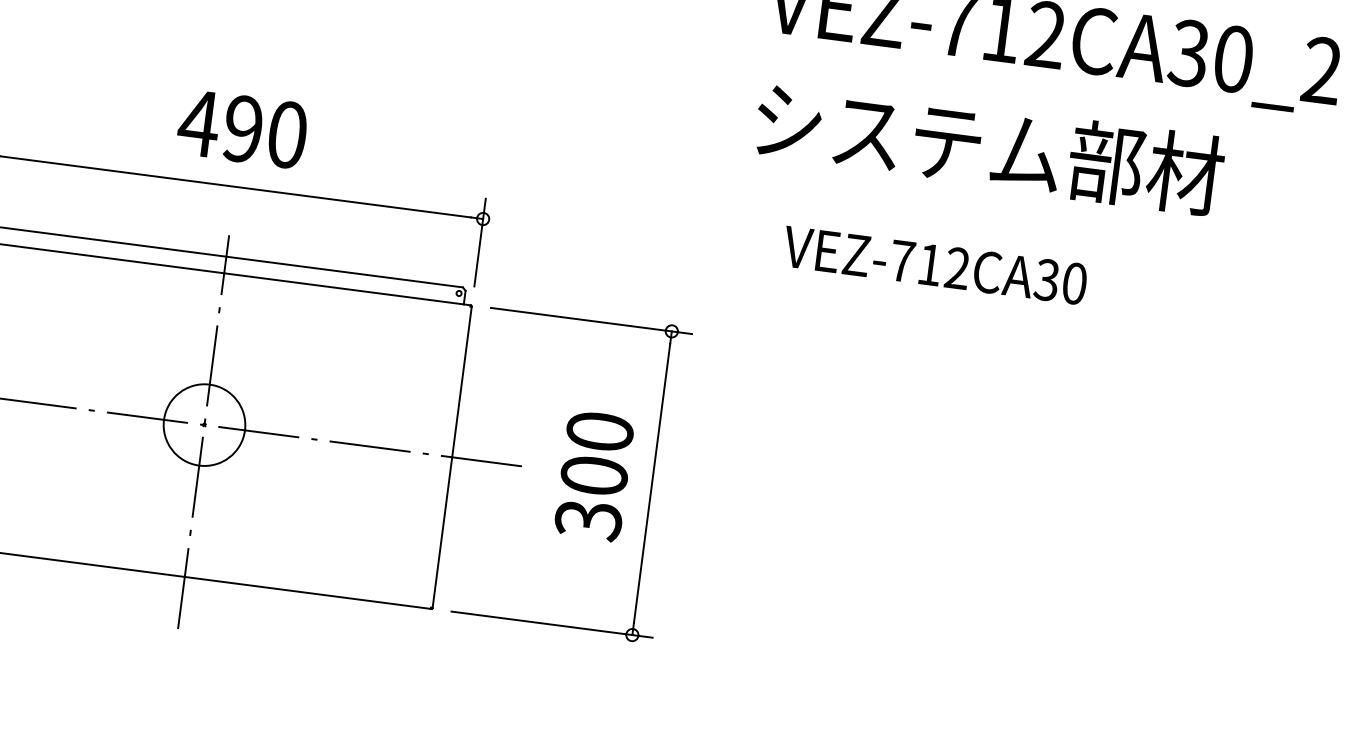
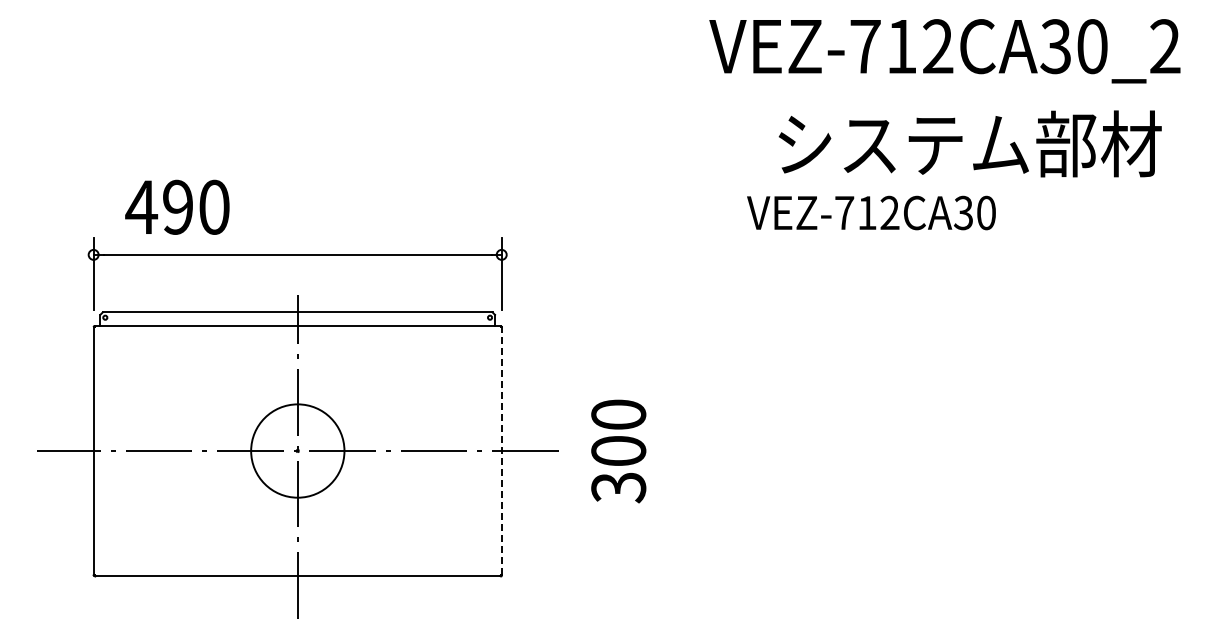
text: (242, 128) -> (177, 206), moved
text: (988, 147) -> (969, 143), moved
text: (935, 264) -> (871, 212), moved
circle: (204, 424) -> (297, 450), size x1.4
line: (451, 457) -> (501, 451), solid -> dashed
part: (651, 482) -> (665, 450), removed

